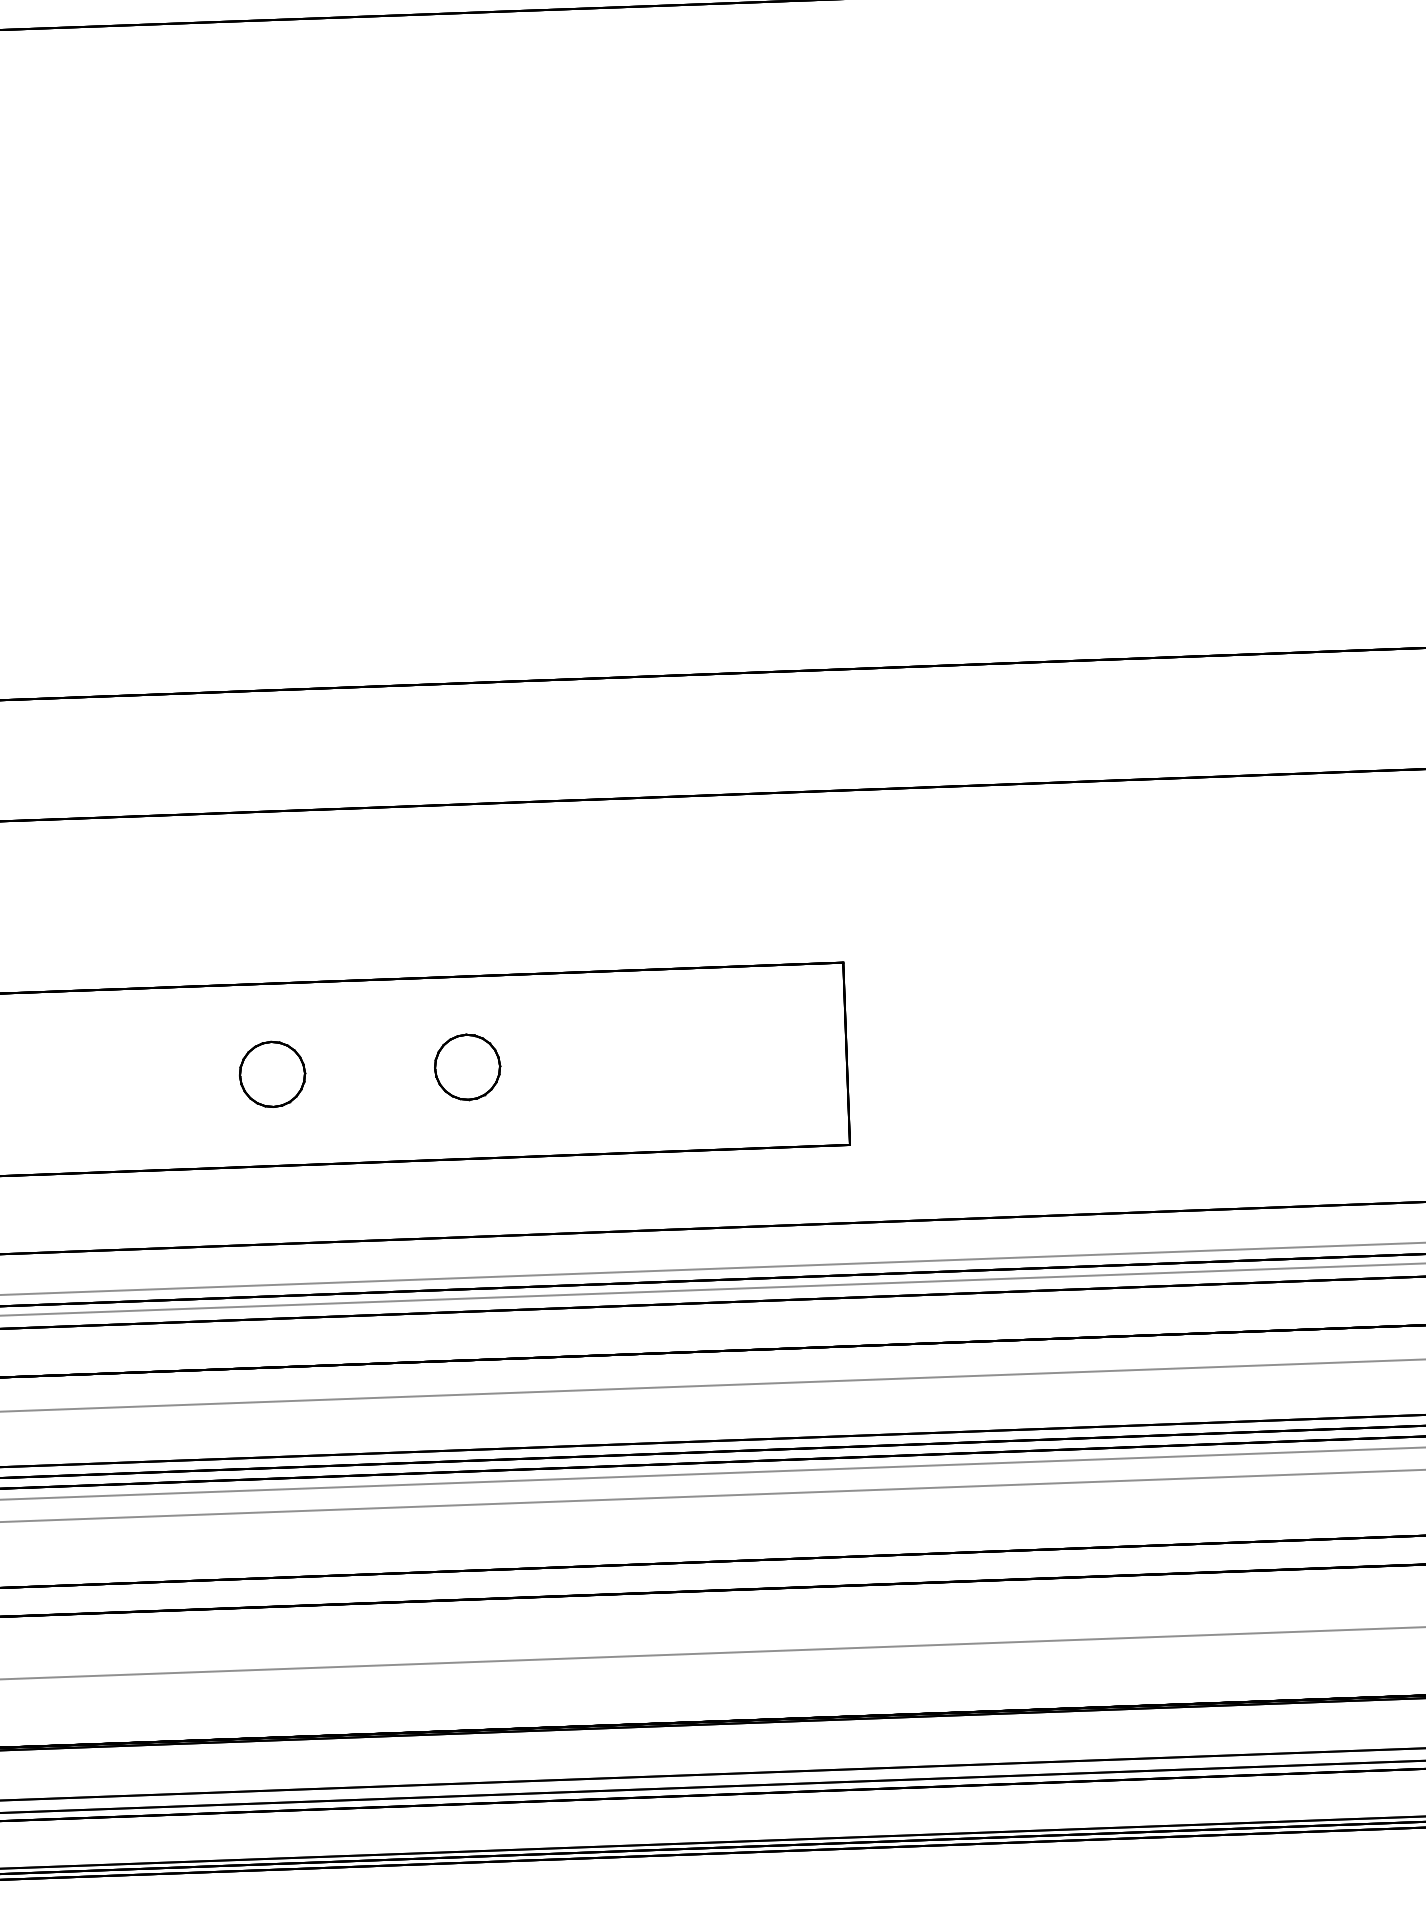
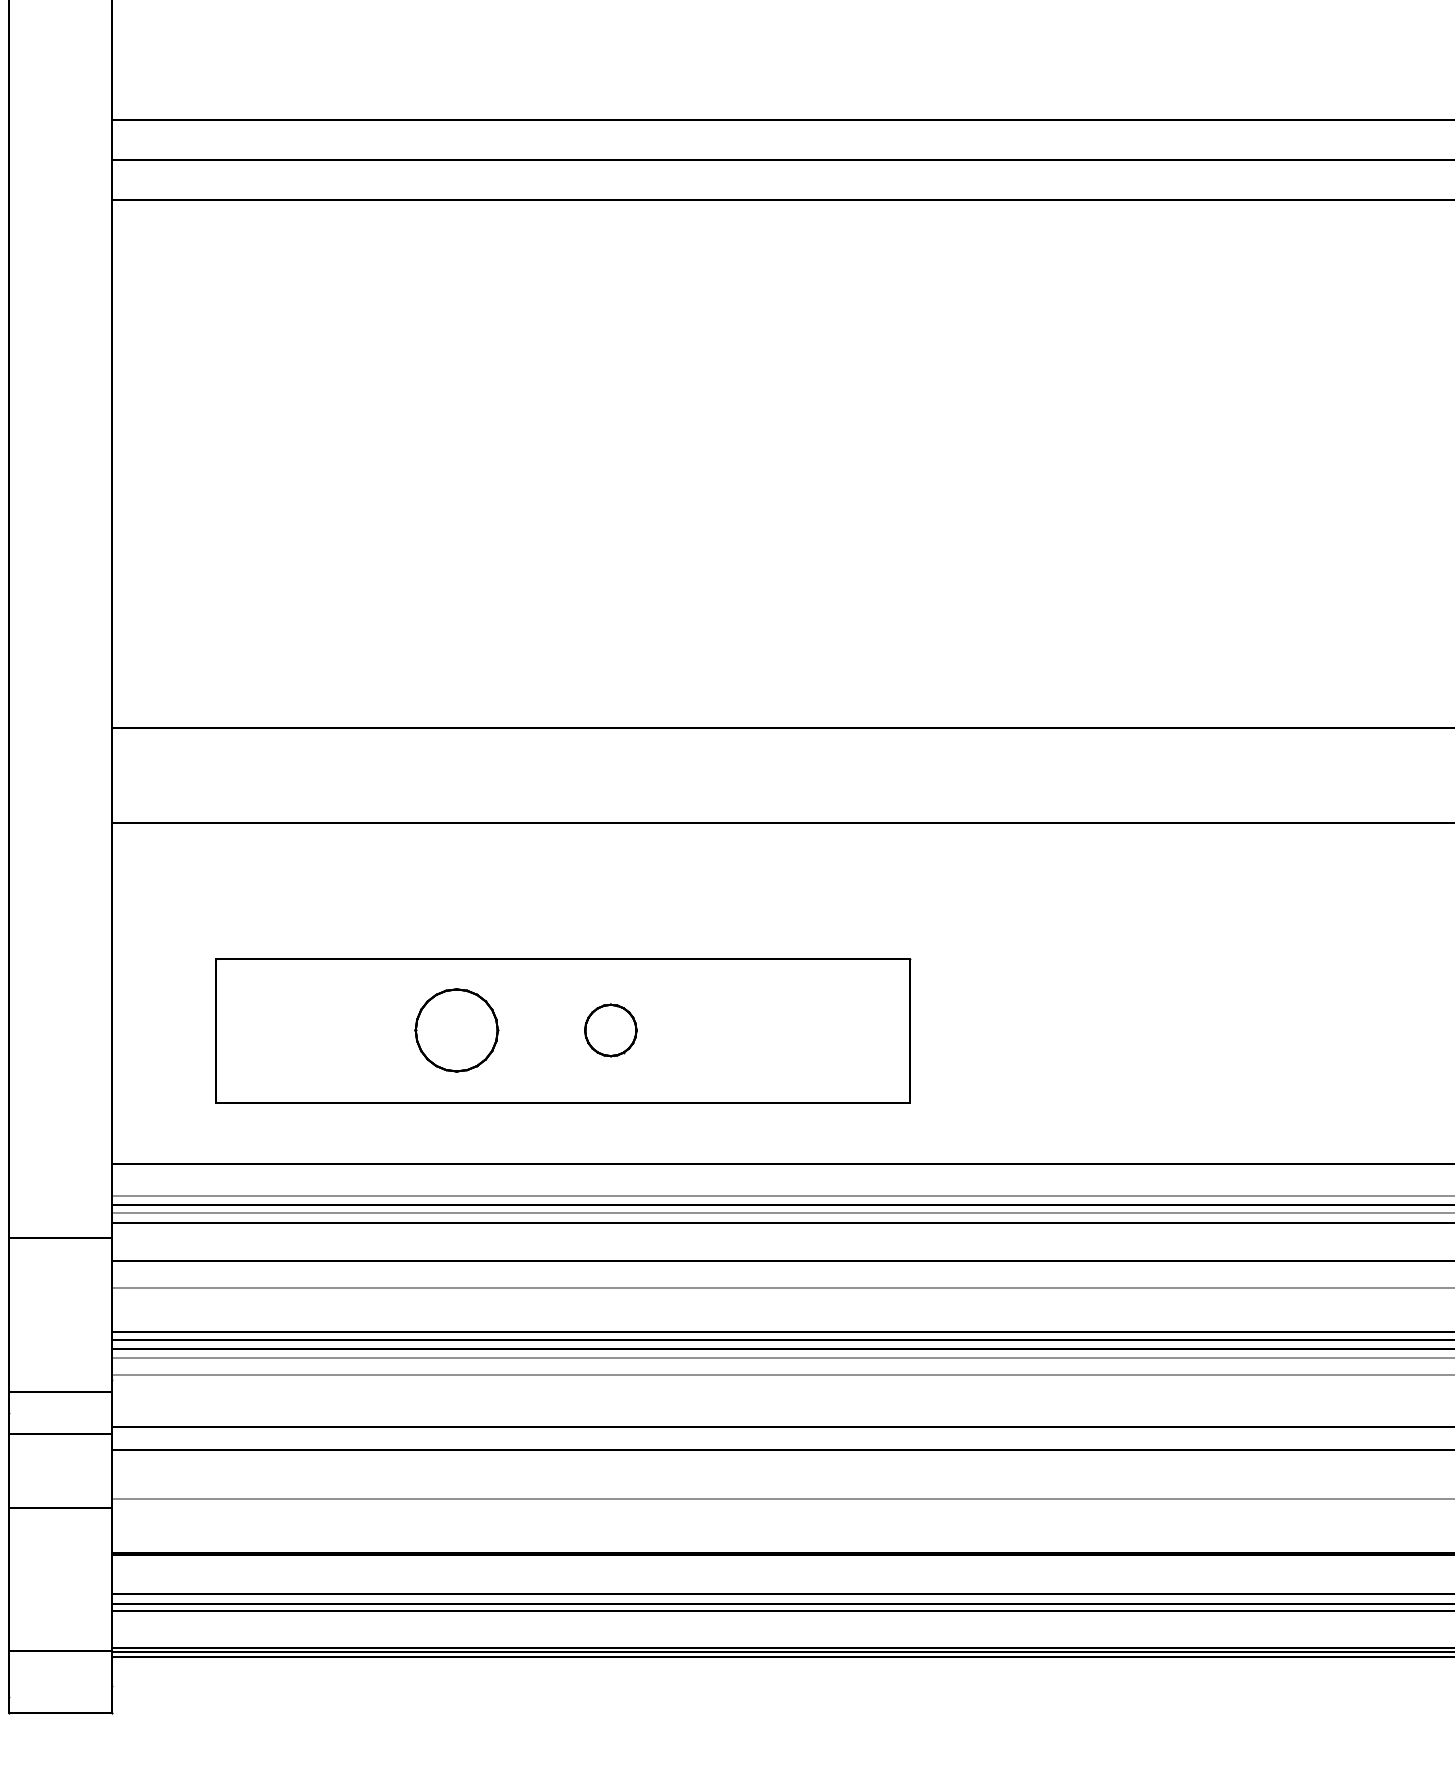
part: (273, 1074) -> (457, 1030), size x1.6

